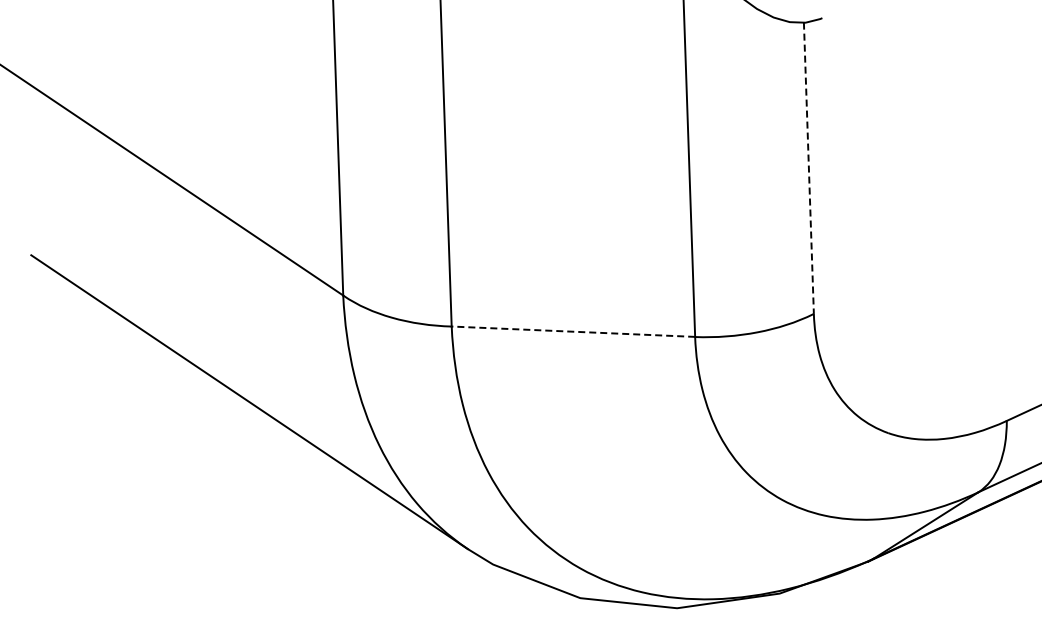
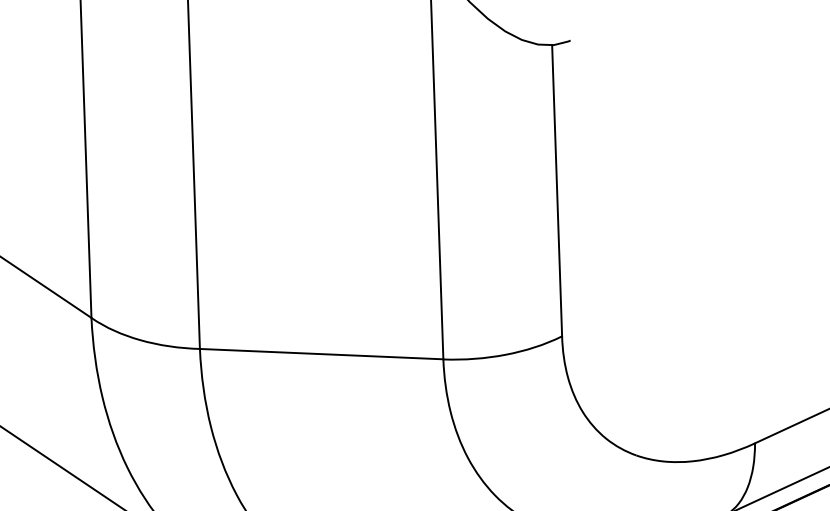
line: (808, 168) -> (556, 190), dashed -> solid
line: (573, 331) -> (321, 353), dashed -> solid

